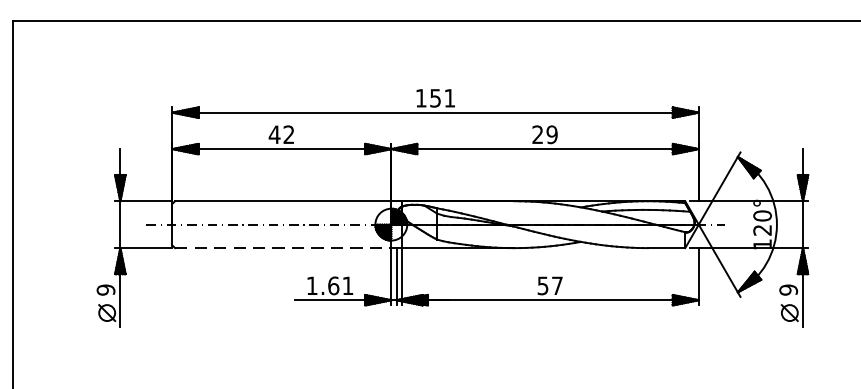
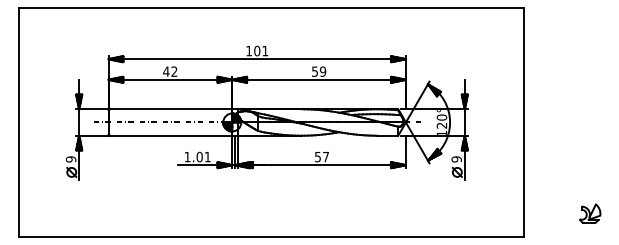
text: (436, 97) -> (257, 50), 151 -> 101
text: (536, 134) -> (314, 71), 29 -> 59
line: (283, 247) -> (171, 135), dashed -> solid
text: (333, 284) -> (199, 156), 1.61 -> 1.01

